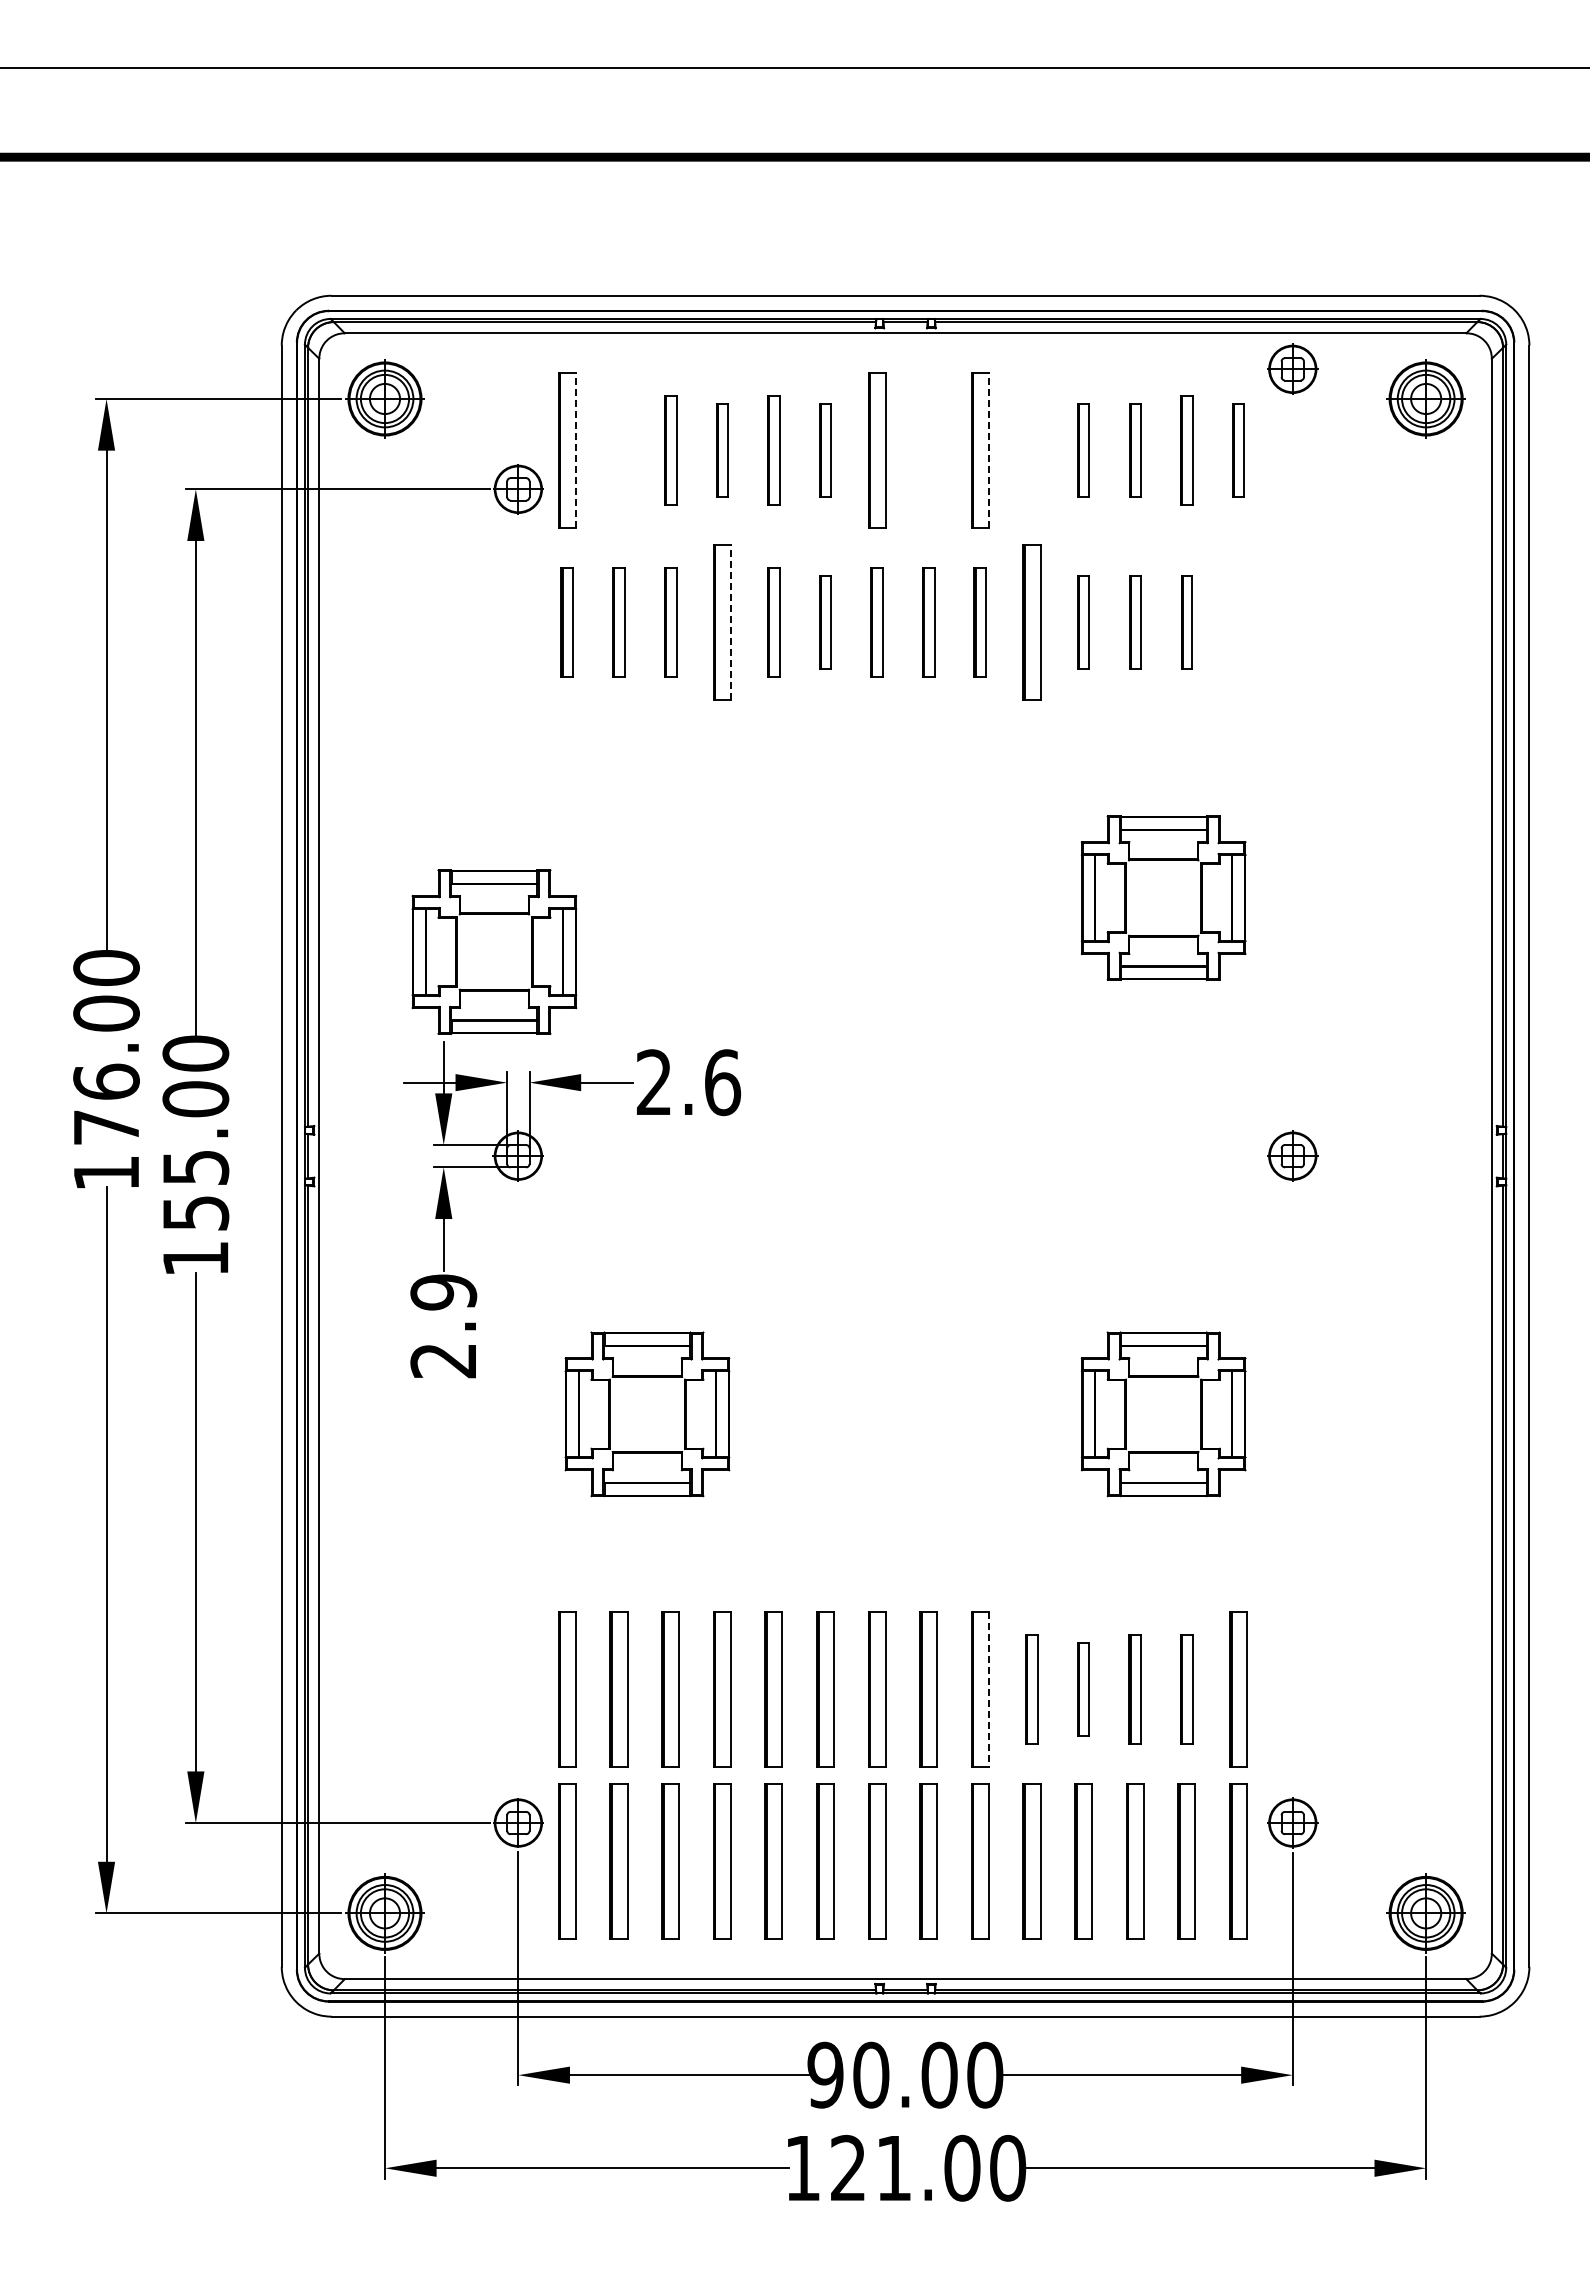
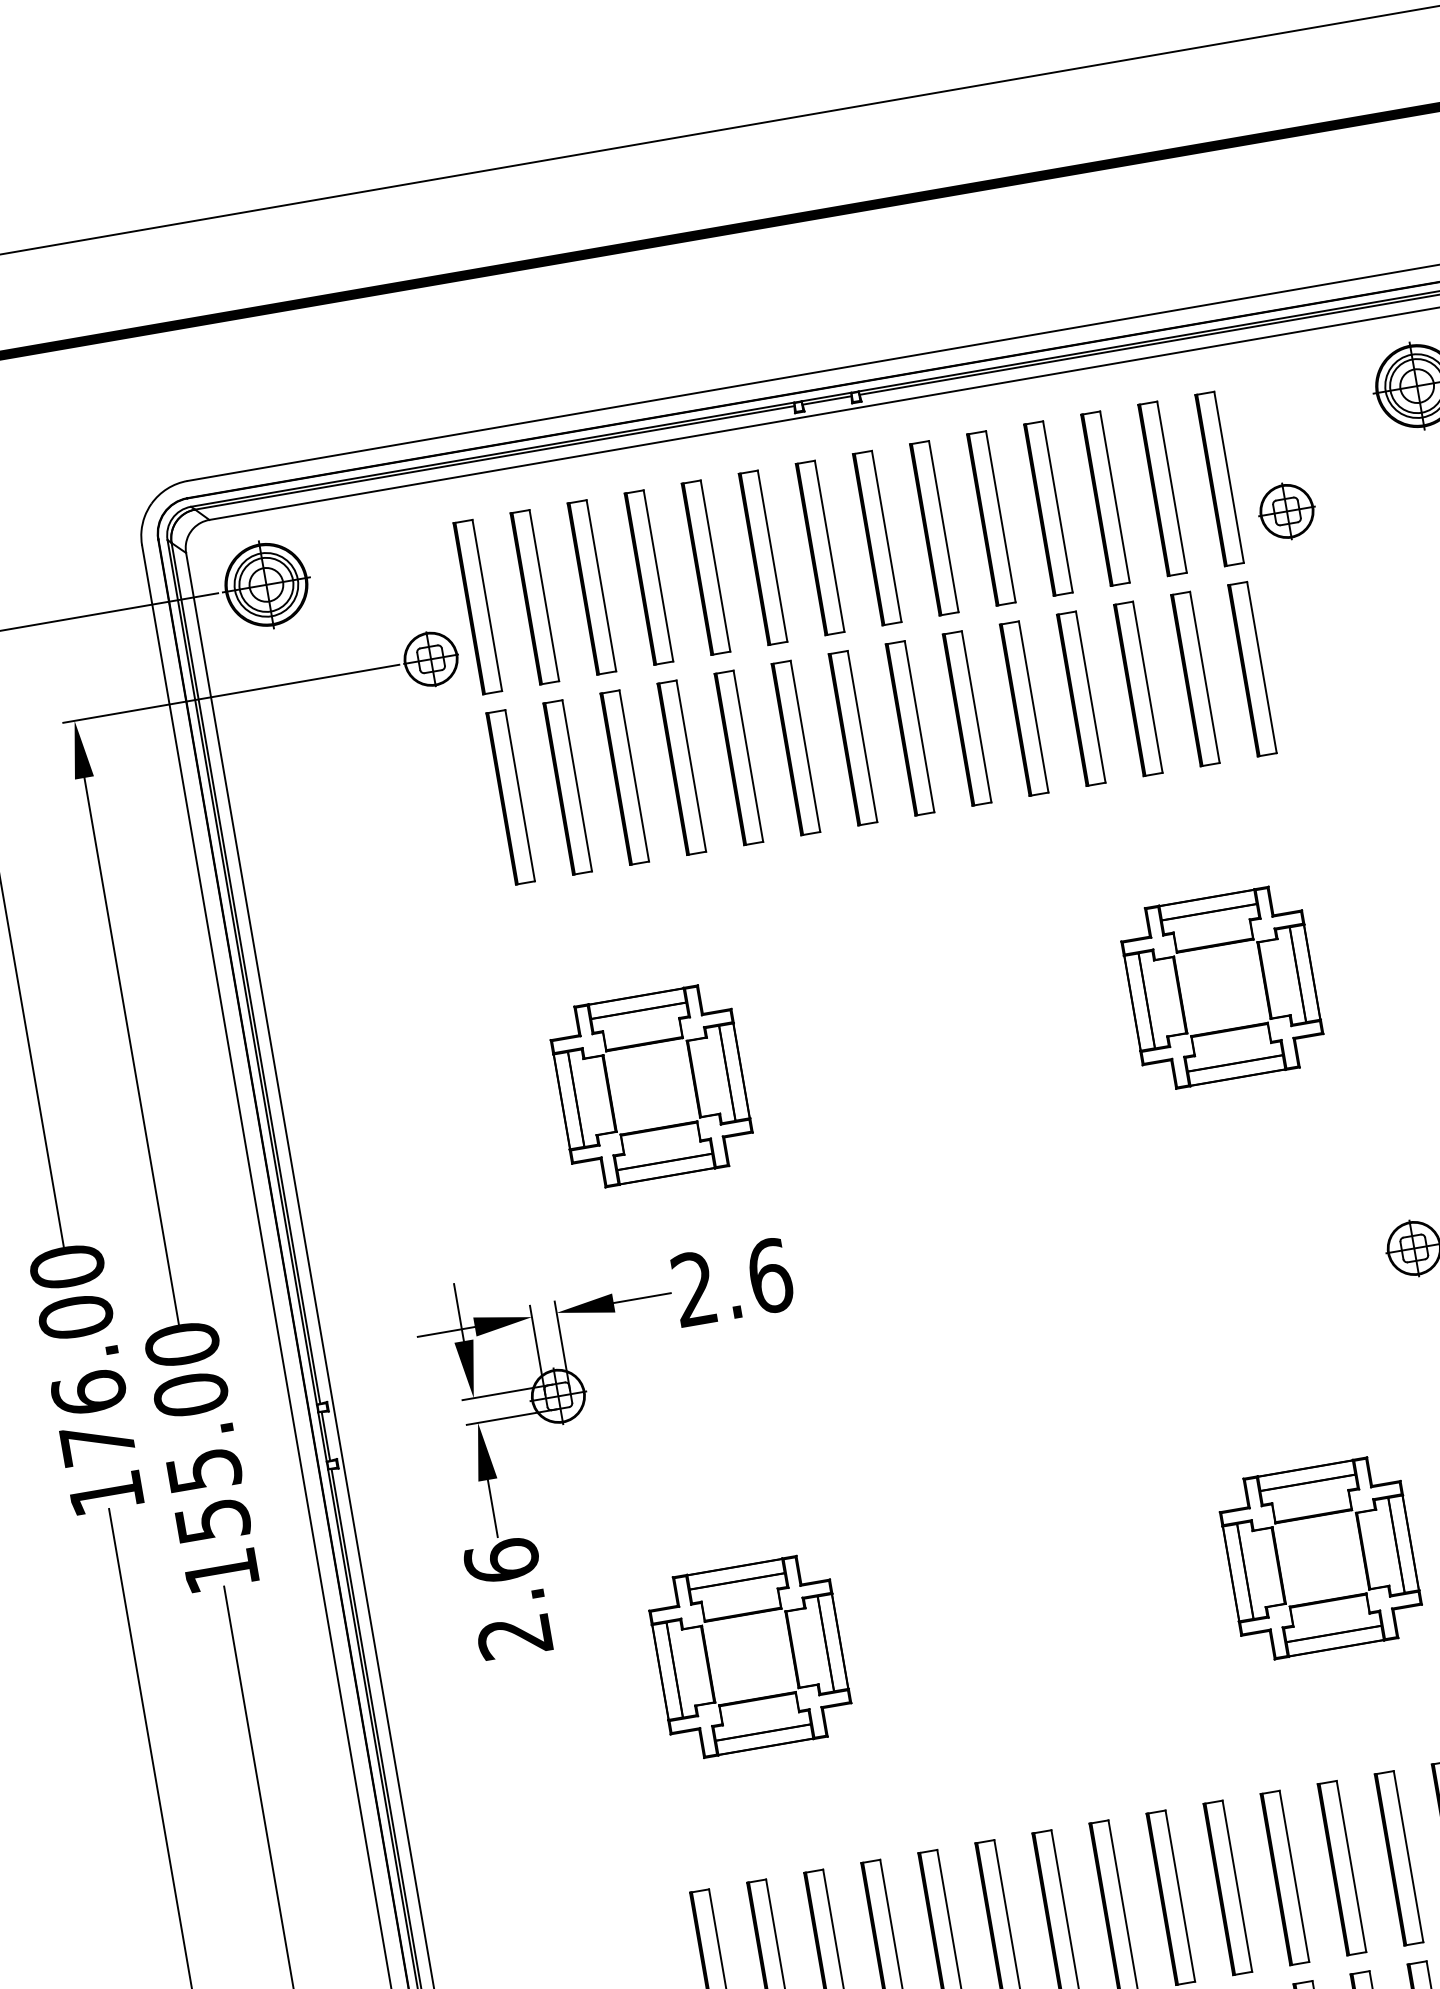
part: (1292, 368) -> (1286, 510), moved
line: (575, 450) -> (486, 605), dashed -> solid
part: (618, 450) -> (534, 597), added
part: (670, 450) -> (591, 587), size x1.43
part: (722, 450) -> (649, 577), size x1.67
part: (773, 450) -> (705, 567), size x1.43
part: (825, 450) -> (763, 557), size x1.67
part: (928, 450) -> (876, 538), added
line: (988, 450) -> (943, 526), dashed -> solid
part: (1031, 450) -> (990, 518), added
part: (1083, 450) -> (1048, 508), size x1.67
part: (1135, 450) -> (1105, 498), size x1.67
part: (1186, 450) -> (1162, 488), size x1.43
part: (1238, 450) -> (1219, 478), size x1.67
part: (567, 622) -> (510, 797), size x1.43
part: (618, 622) -> (567, 787), size x1.43
part: (670, 622) -> (624, 777), size x1.43
line: (730, 622) -> (690, 765), dashed -> solid
part: (773, 622) -> (738, 757), size x1.43
part: (825, 622) -> (795, 747), size x1.67
part: (877, 622) -> (853, 737), size x1.43
part: (928, 622) -> (909, 728), size x1.43
part: (980, 622) -> (967, 718), size x1.43
part: (1083, 622) -> (1081, 698), size x1.67
part: (1135, 622) -> (1138, 688), size x1.67
part: (1186, 622) -> (1194, 678), size x1.67
part: (1238, 622) -> (1252, 668), added
part: (494, 951) -> (651, 1085), moved
text: (443, 1292) -> (501, 1561), 2.9 -> 2.6
part: (1031, 1689) -> (1227, 1887), size x1.43
part: (1083, 1689) -> (1284, 1877), size x1.67
part: (1135, 1689) -> (1342, 1867), size x1.43
part: (1186, 1689) -> (1398, 1858), size x1.43
line: (988, 1690) -> (1179, 1897), dashed -> solid

